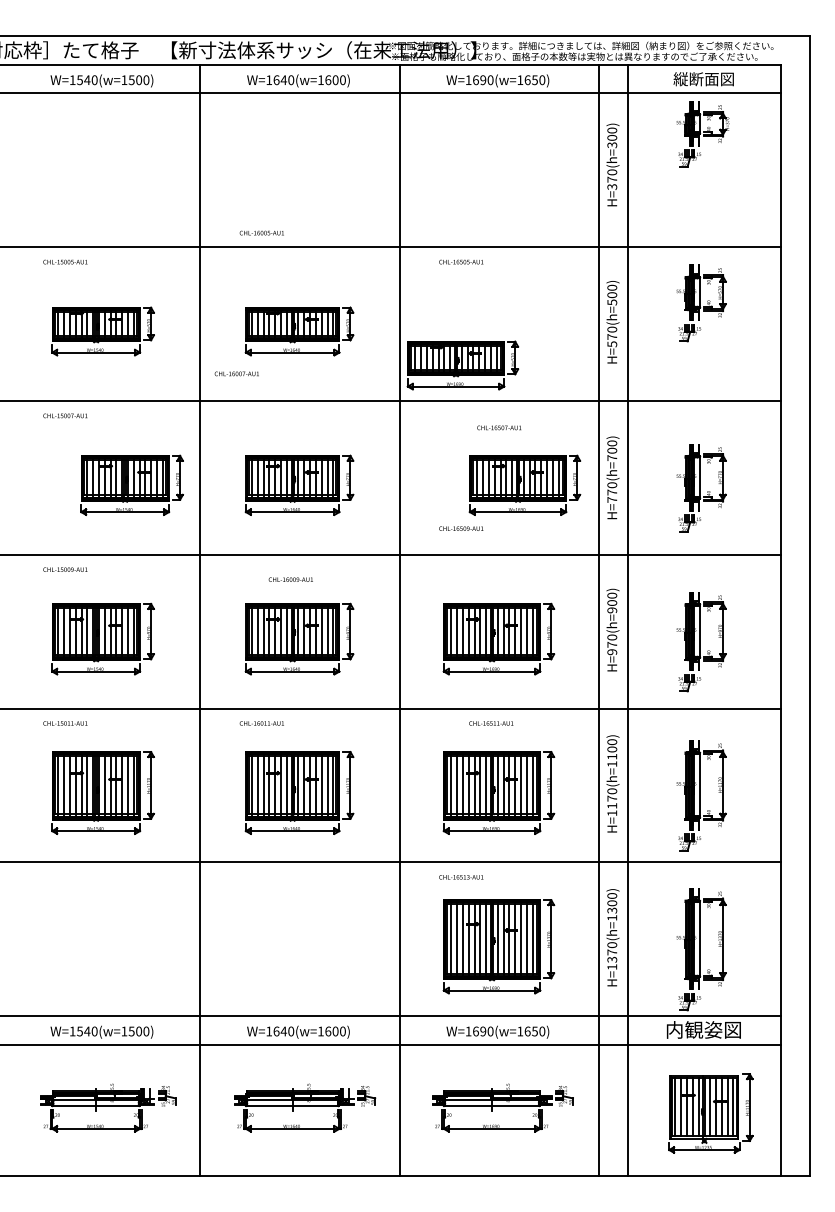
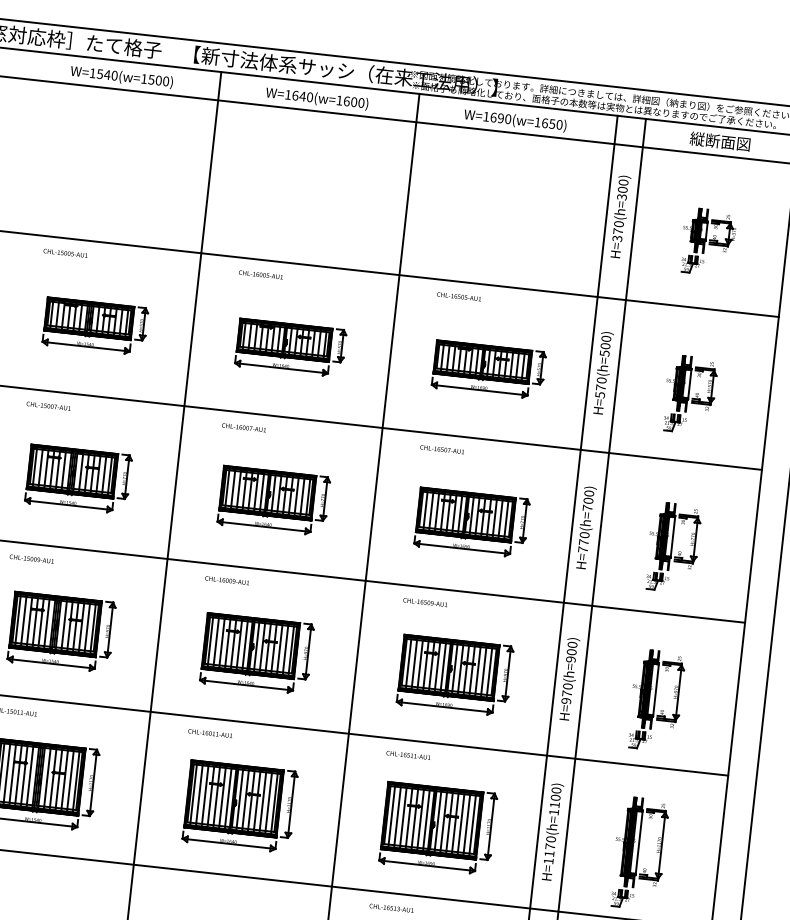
part: (702, 134) -> (707, 242), moved
text: (261, 232) -> (260, 274), moved
part: (701, 303) -> (689, 395), moved
part: (462, 365) -> (488, 369), moved
text: (236, 373) -> (243, 427), moved
text: (499, 427) -> (442, 449), moved
part: (131, 484) -> (78, 478), moved
part: (524, 484) -> (471, 521), moved
text: (461, 528) -> (425, 602), moved
text: (290, 579) -> (226, 580), moved
text: (491, 723) -> (408, 755), moved

